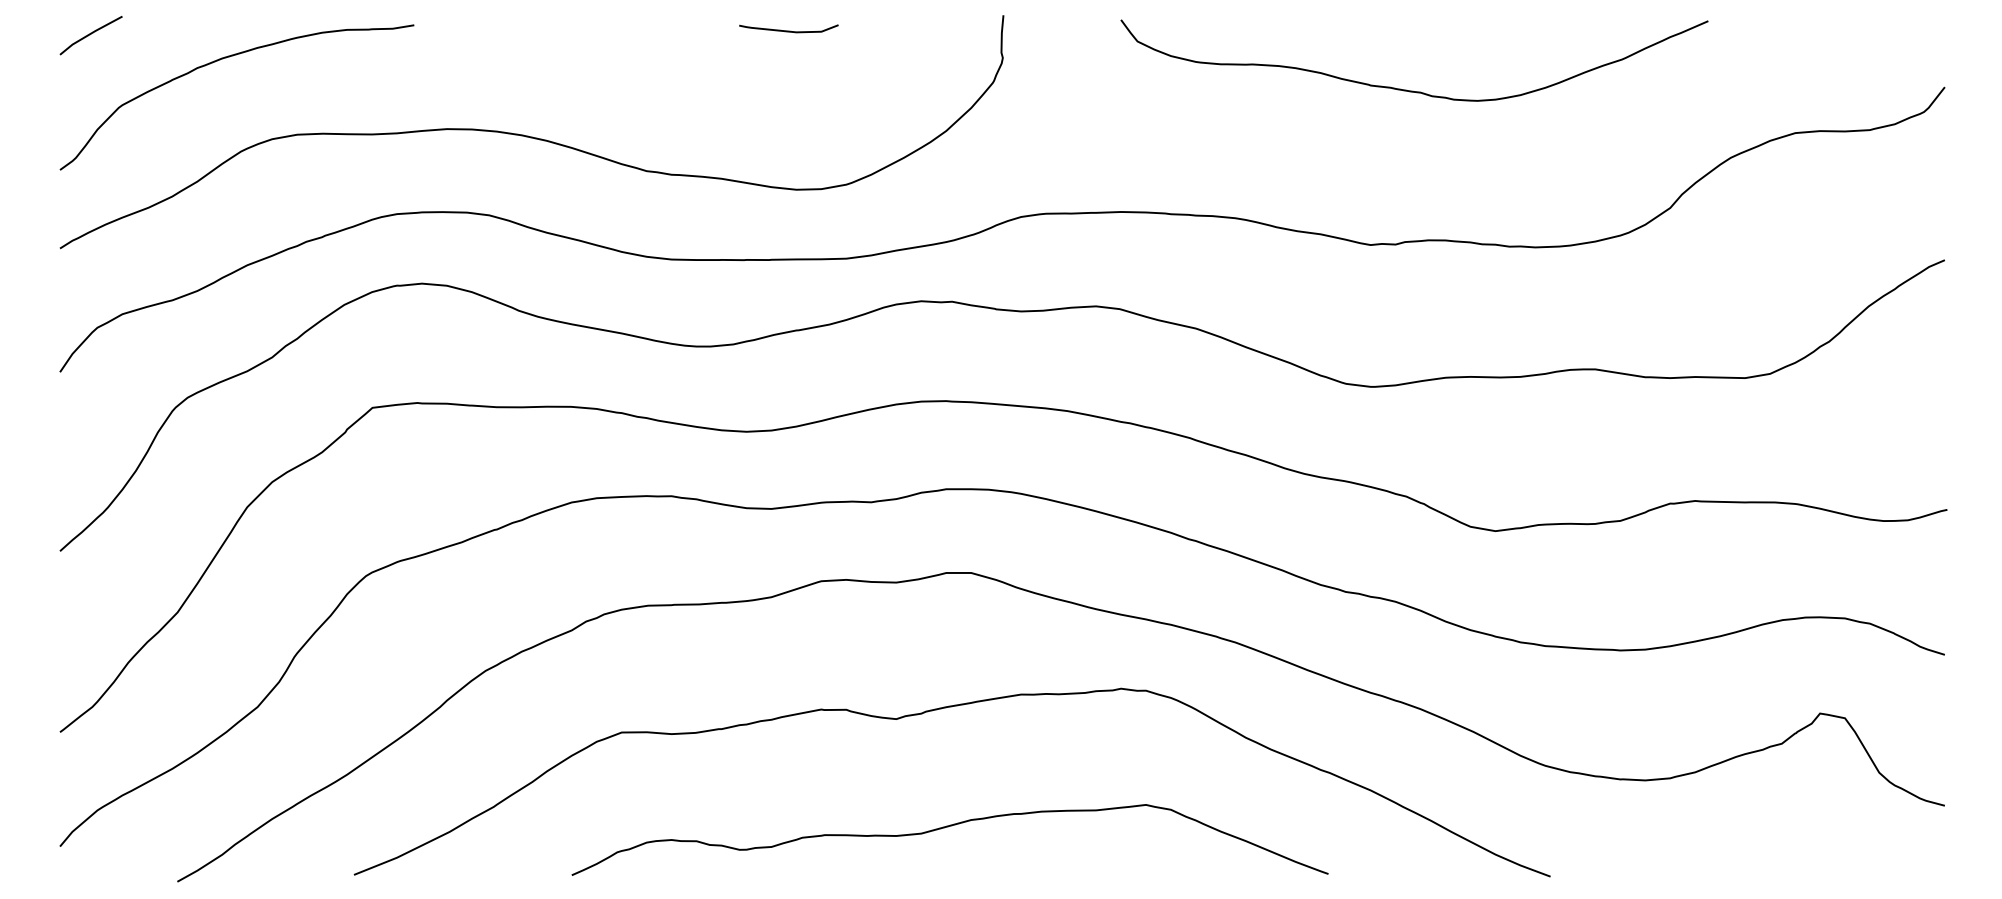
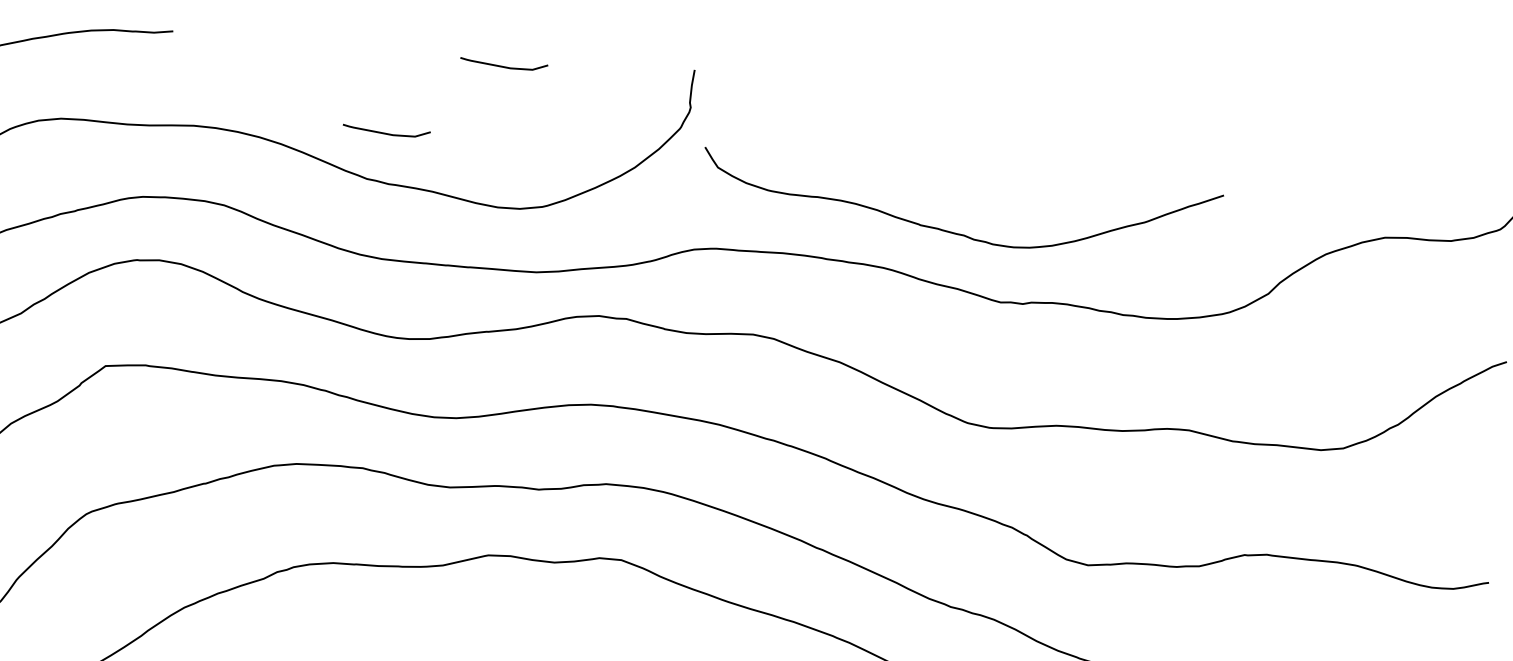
curve: (1413, 90) -> (957, 233), moved
curve: (663, 117) -> (386, 132), added

